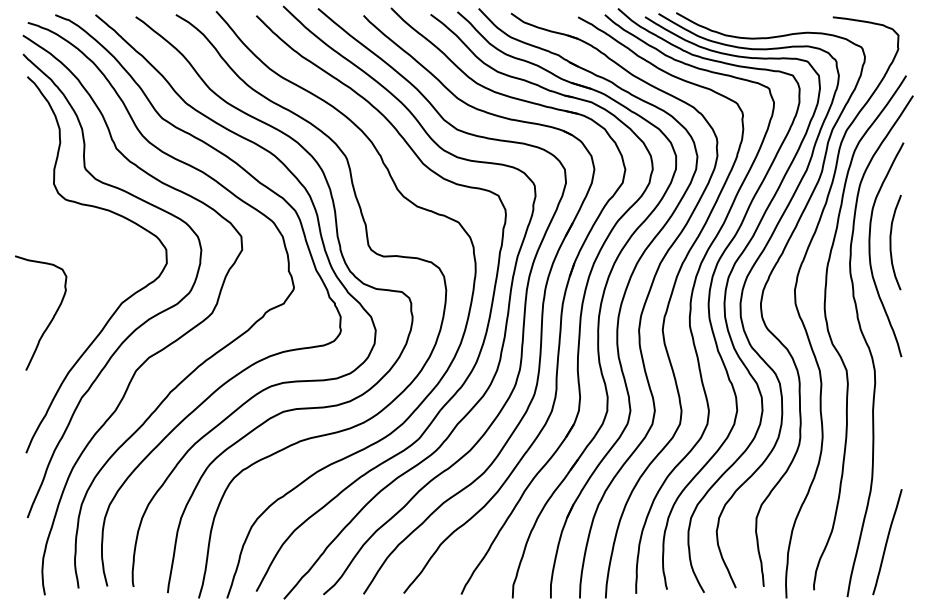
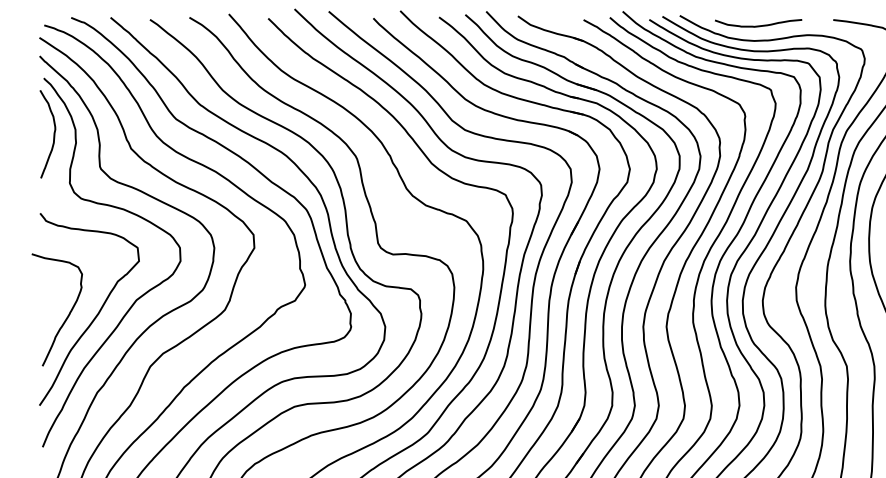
curve: (756, 22) -> (758, 25), added
curve: (37, 133) -> (53, 133), added
curve: (80, 318) -> (95, 315), added

